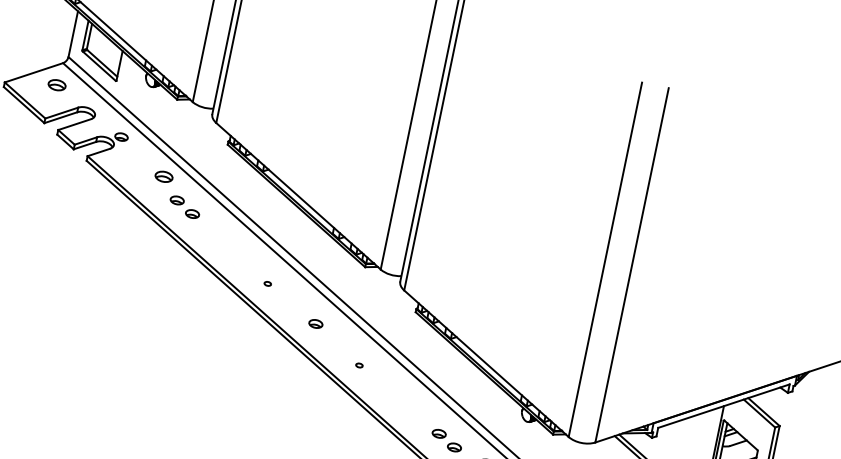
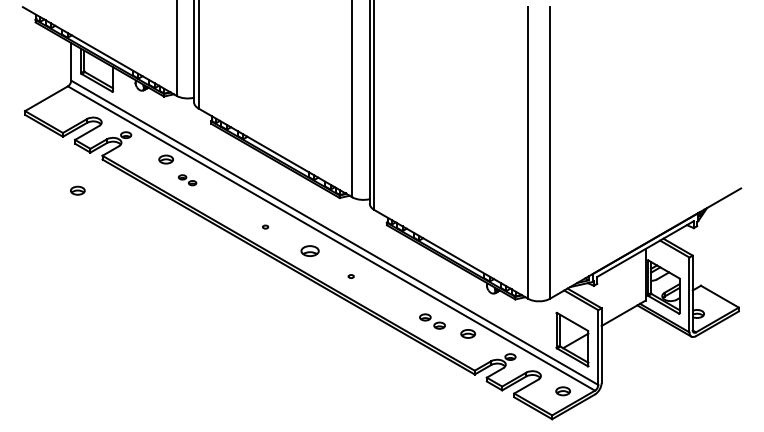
part: (56, 84) -> (77, 190), moved
part: (184, 207) -> (187, 180), size x0.7
part: (315, 323) -> (309, 250), size x1.6

